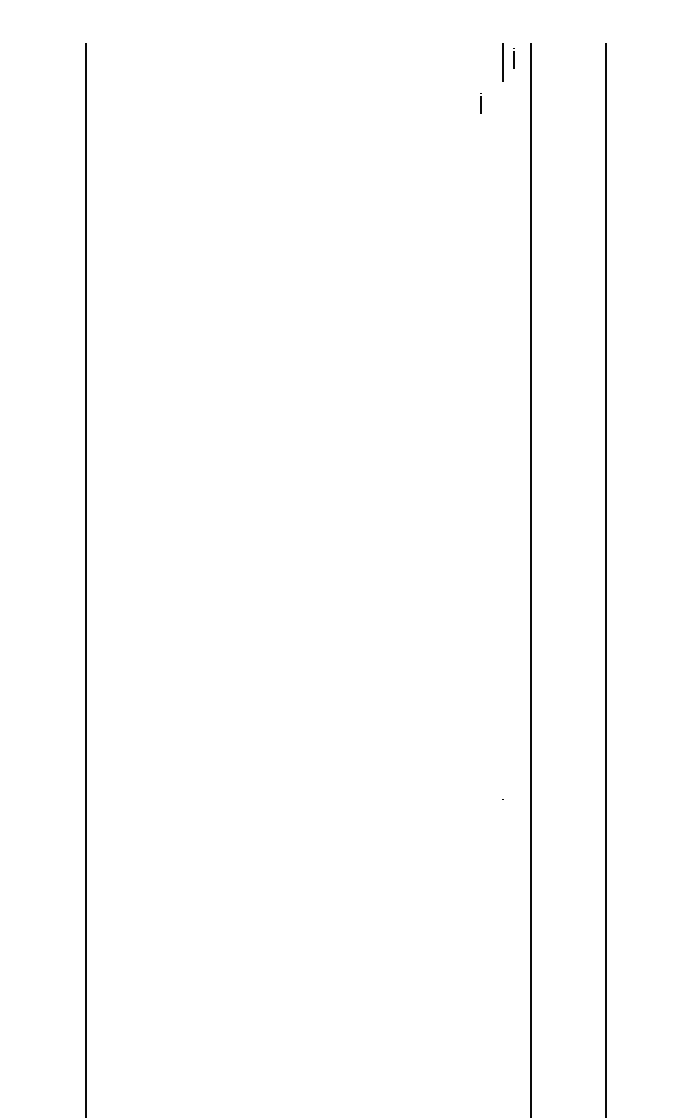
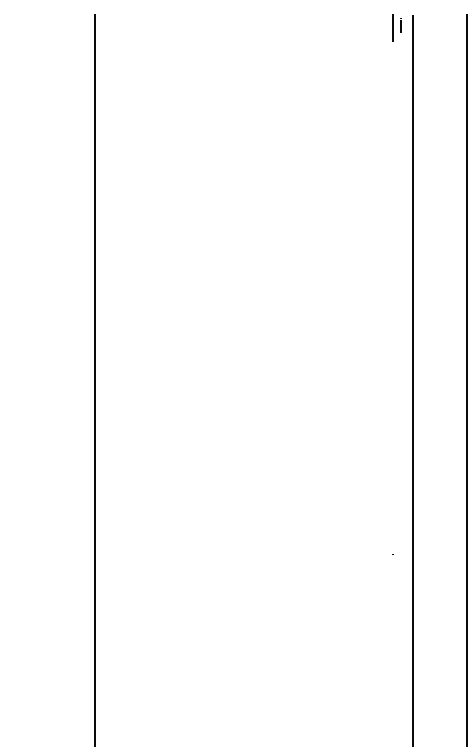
line: (480, 103) -> (376, 57), removed

